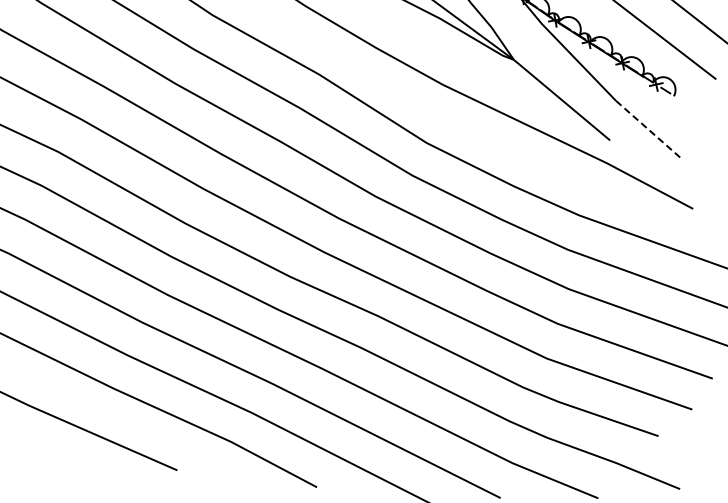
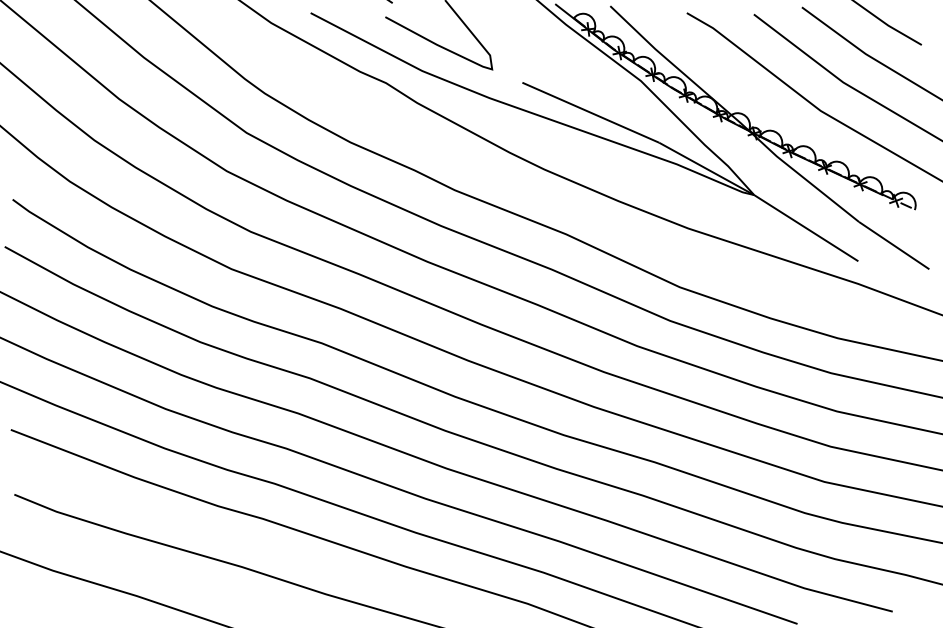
line: (648, 129) -> (894, 245), dashed -> solid

